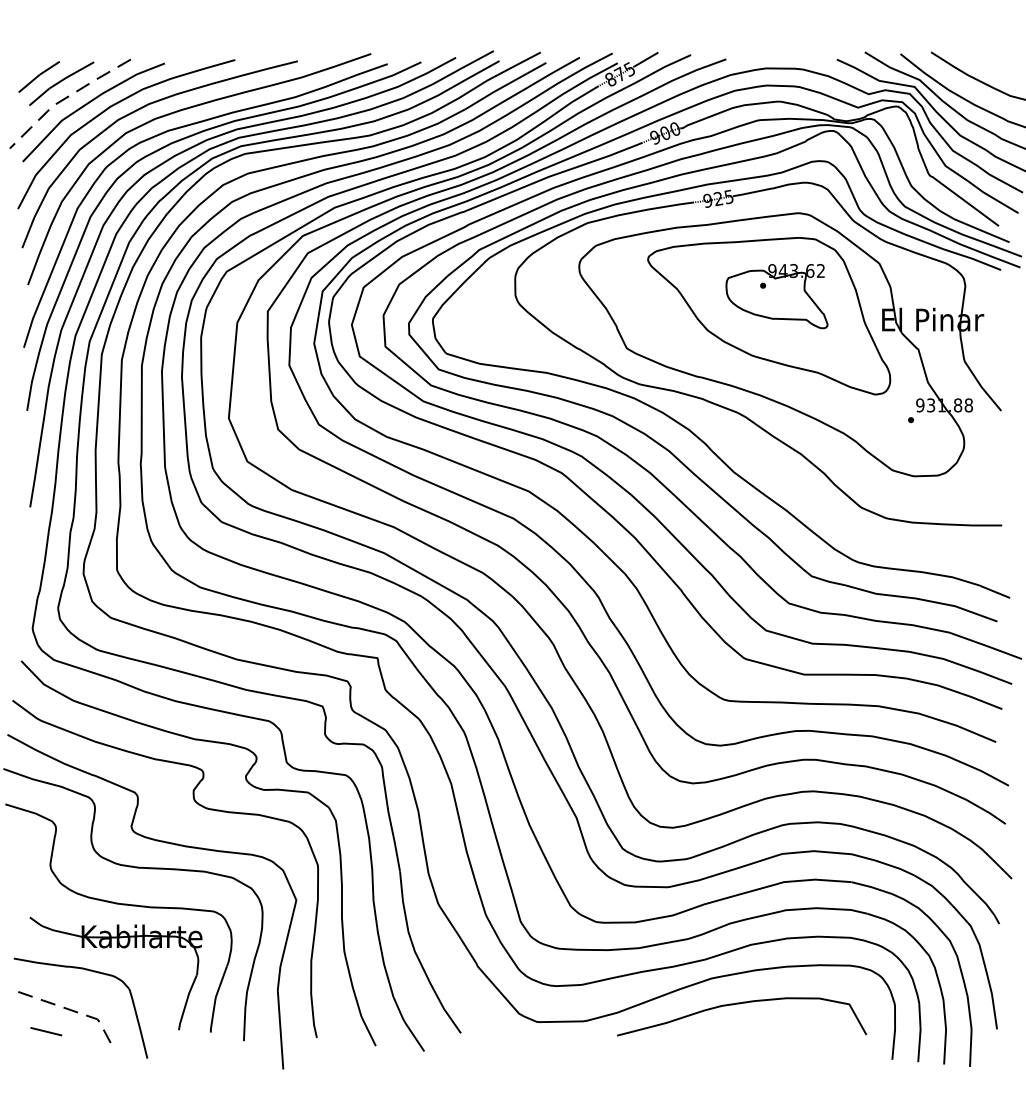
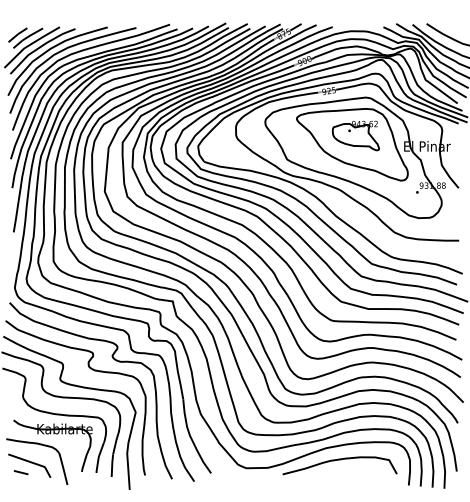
line: (66, 97) -> (30, 44), dashed -> solid
line: (73, 1011) -> (33, 463), dashed -> solid

